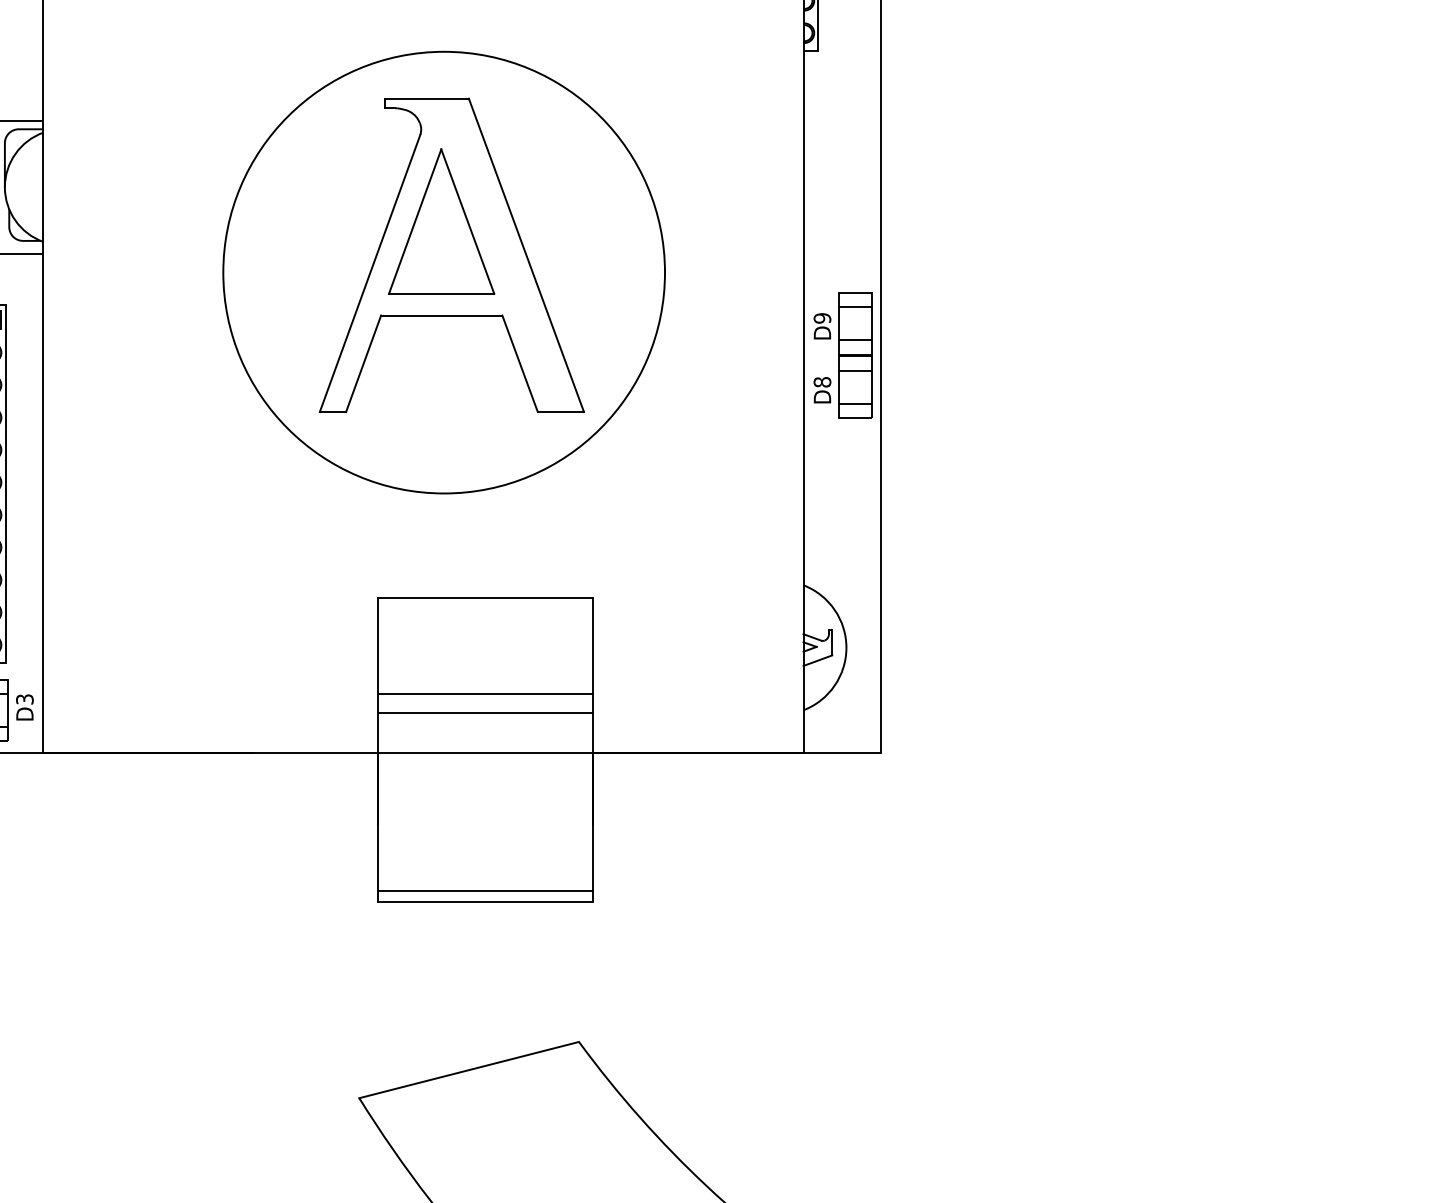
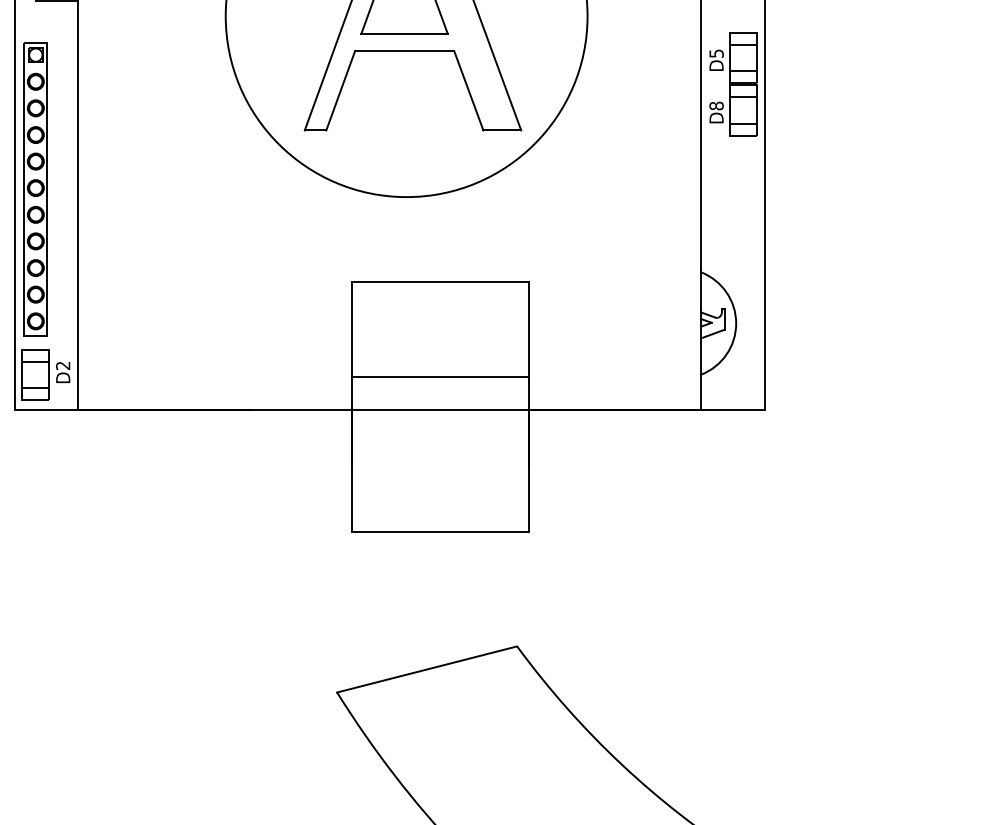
text: (822, 318) -> (716, 53), D9 -> D5
line: (485, 693) -> (440, 360), removed
text: (24, 699) -> (62, 365), D3 -> D2
line: (485, 890) -> (440, 522), removed

